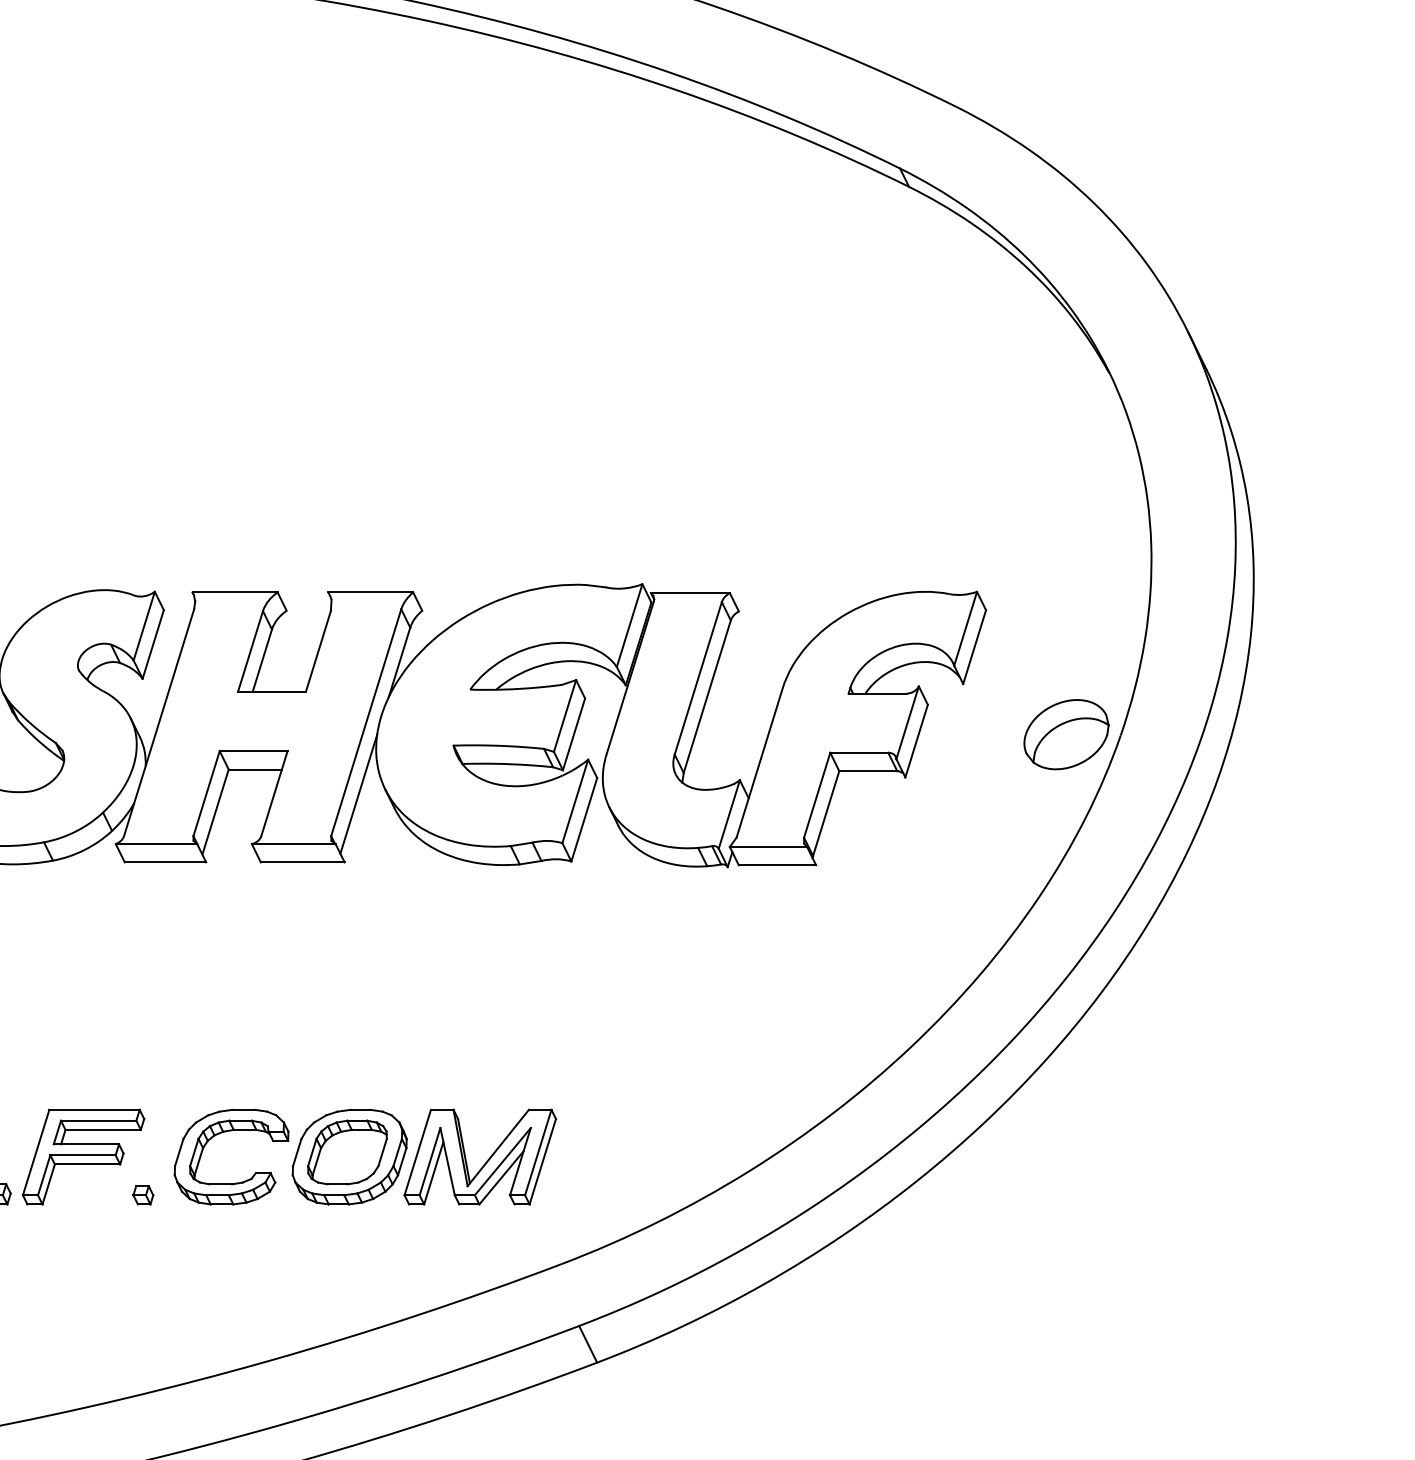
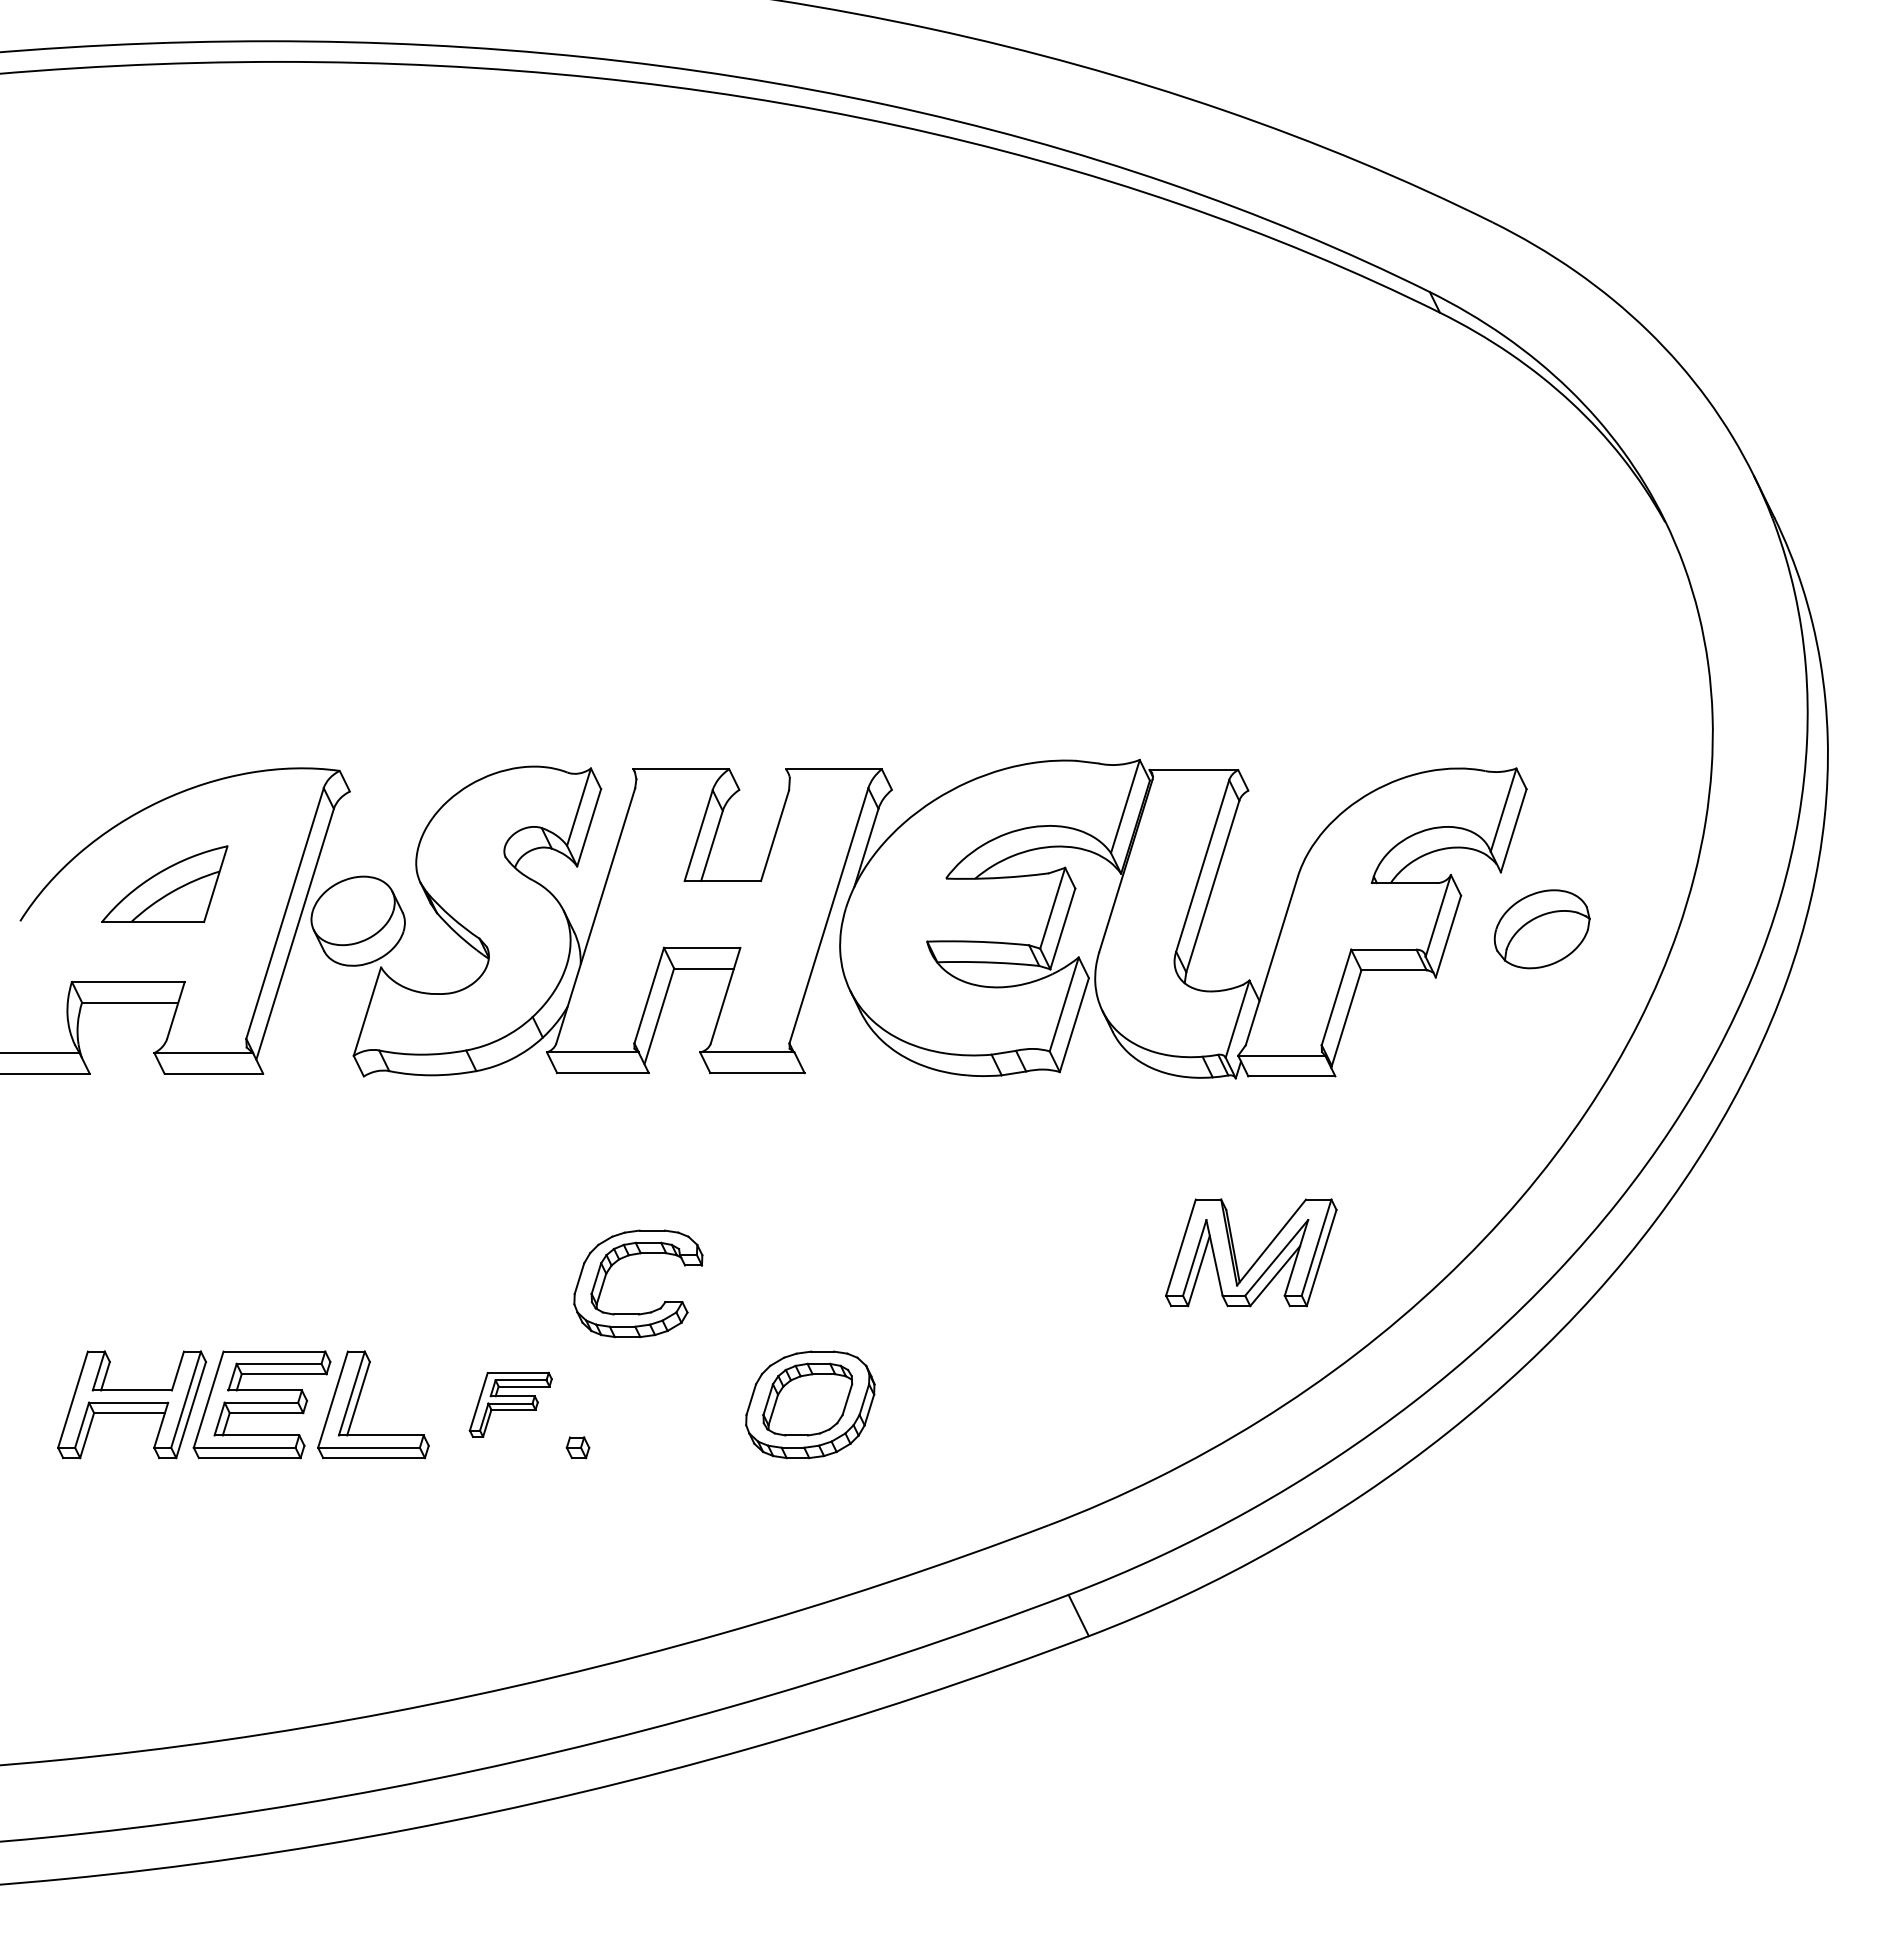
part: (1065, 734) -> (1541, 929), moved
line: (358, 794) -> (820, 996), removed
part: (228, 1131) -> (634, 1255), moved
part: (83, 1156) -> (510, 1404), size x0.6
part: (485, 1162) -> (1257, 1258), moved

